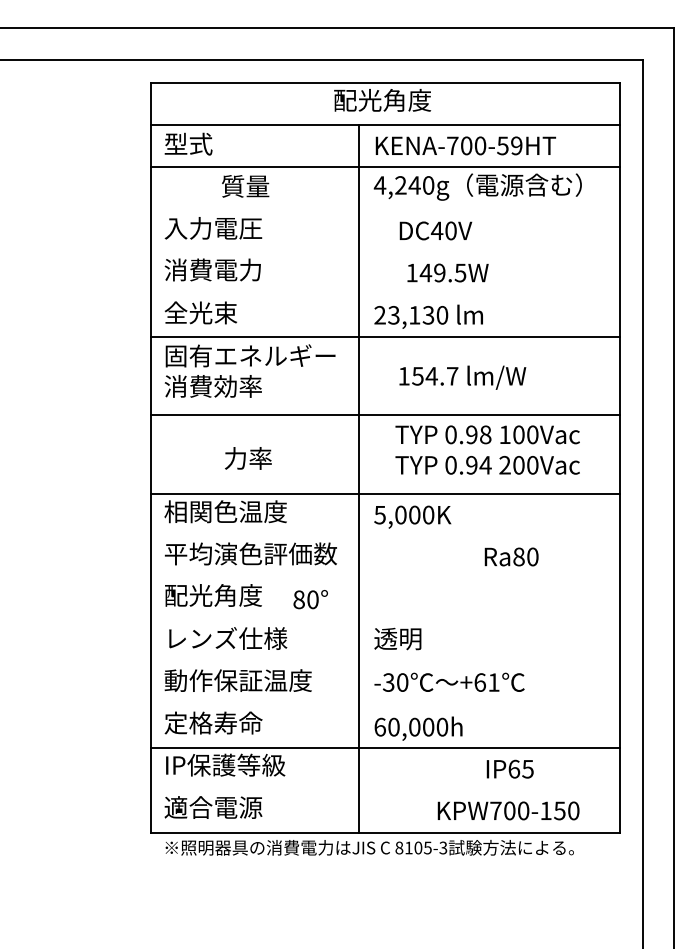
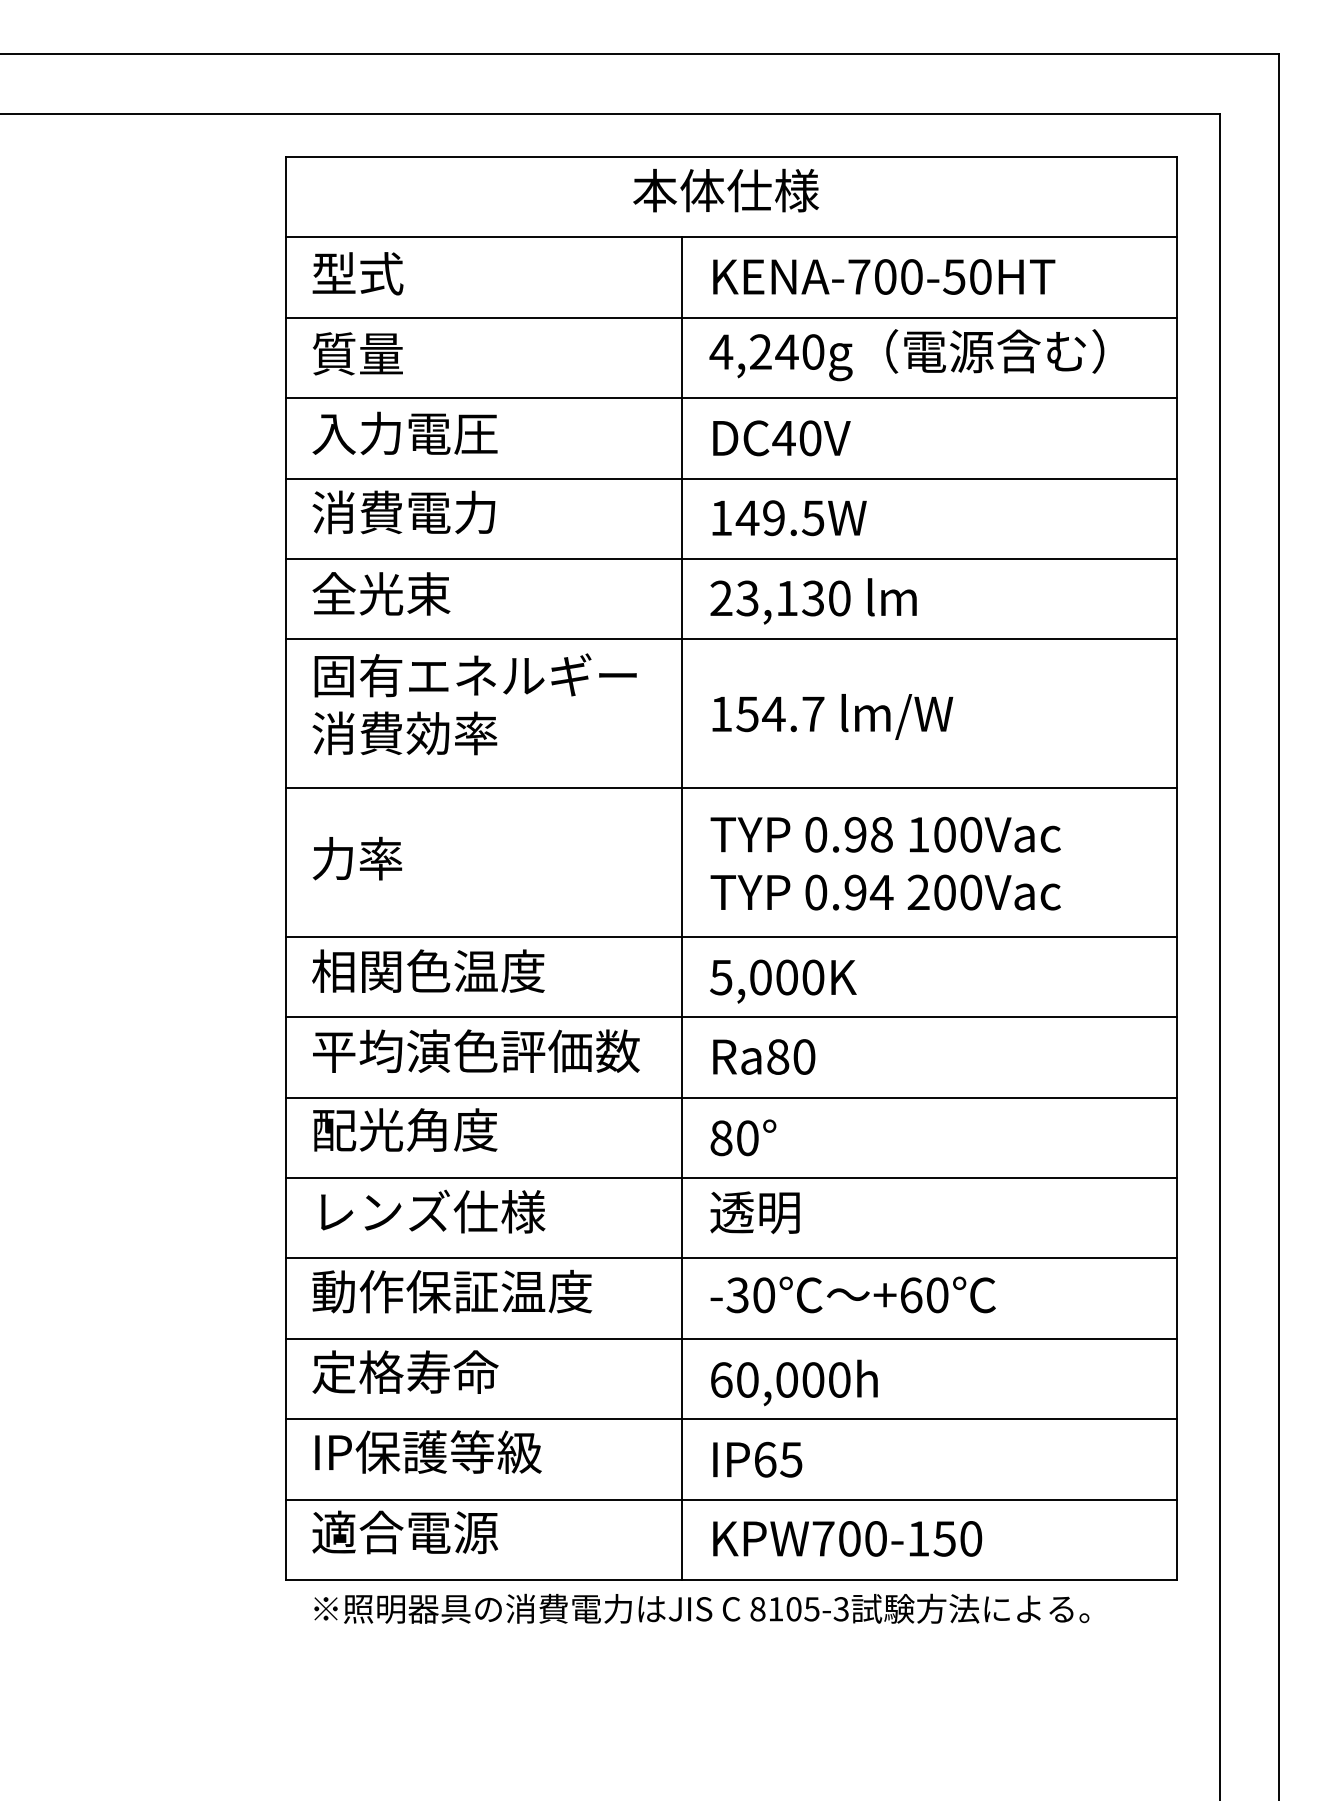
text: (382, 99) -> (725, 188), 配光角度 -> 本体仕様
text: (516, 145) -> (980, 276), KENA-700-59HT -> KENA-700-50HT
text: (245, 186) -> (357, 354), moved
line: (385, 209) -> (731, 397), added
text: (435, 230) -> (780, 437), moved
line: (385, 252) -> (731, 479), added
text: (447, 272) -> (788, 517), moved
line: (385, 294) -> (731, 558), added
text: (462, 377) -> (832, 716), moved
text: (487, 449) -> (885, 862), moved
text: (248, 458) -> (357, 858), moved
line: (385, 536) -> (731, 1018), added
text: (511, 556) -> (763, 1056), moved
line: (385, 578) -> (731, 1097), added
text: (310, 599) -> (742, 1137), moved
line: (385, 620) -> (731, 1177), added
line: (385, 663) -> (731, 1259), added
text: (493, 682) -> (936, 1295), +61 -> +60
line: (385, 705) -> (731, 1338), added
text: (509, 768) -> (756, 1458), moved
line: (385, 790) -> (731, 1500), added
text: (508, 810) -> (847, 1538), moved

